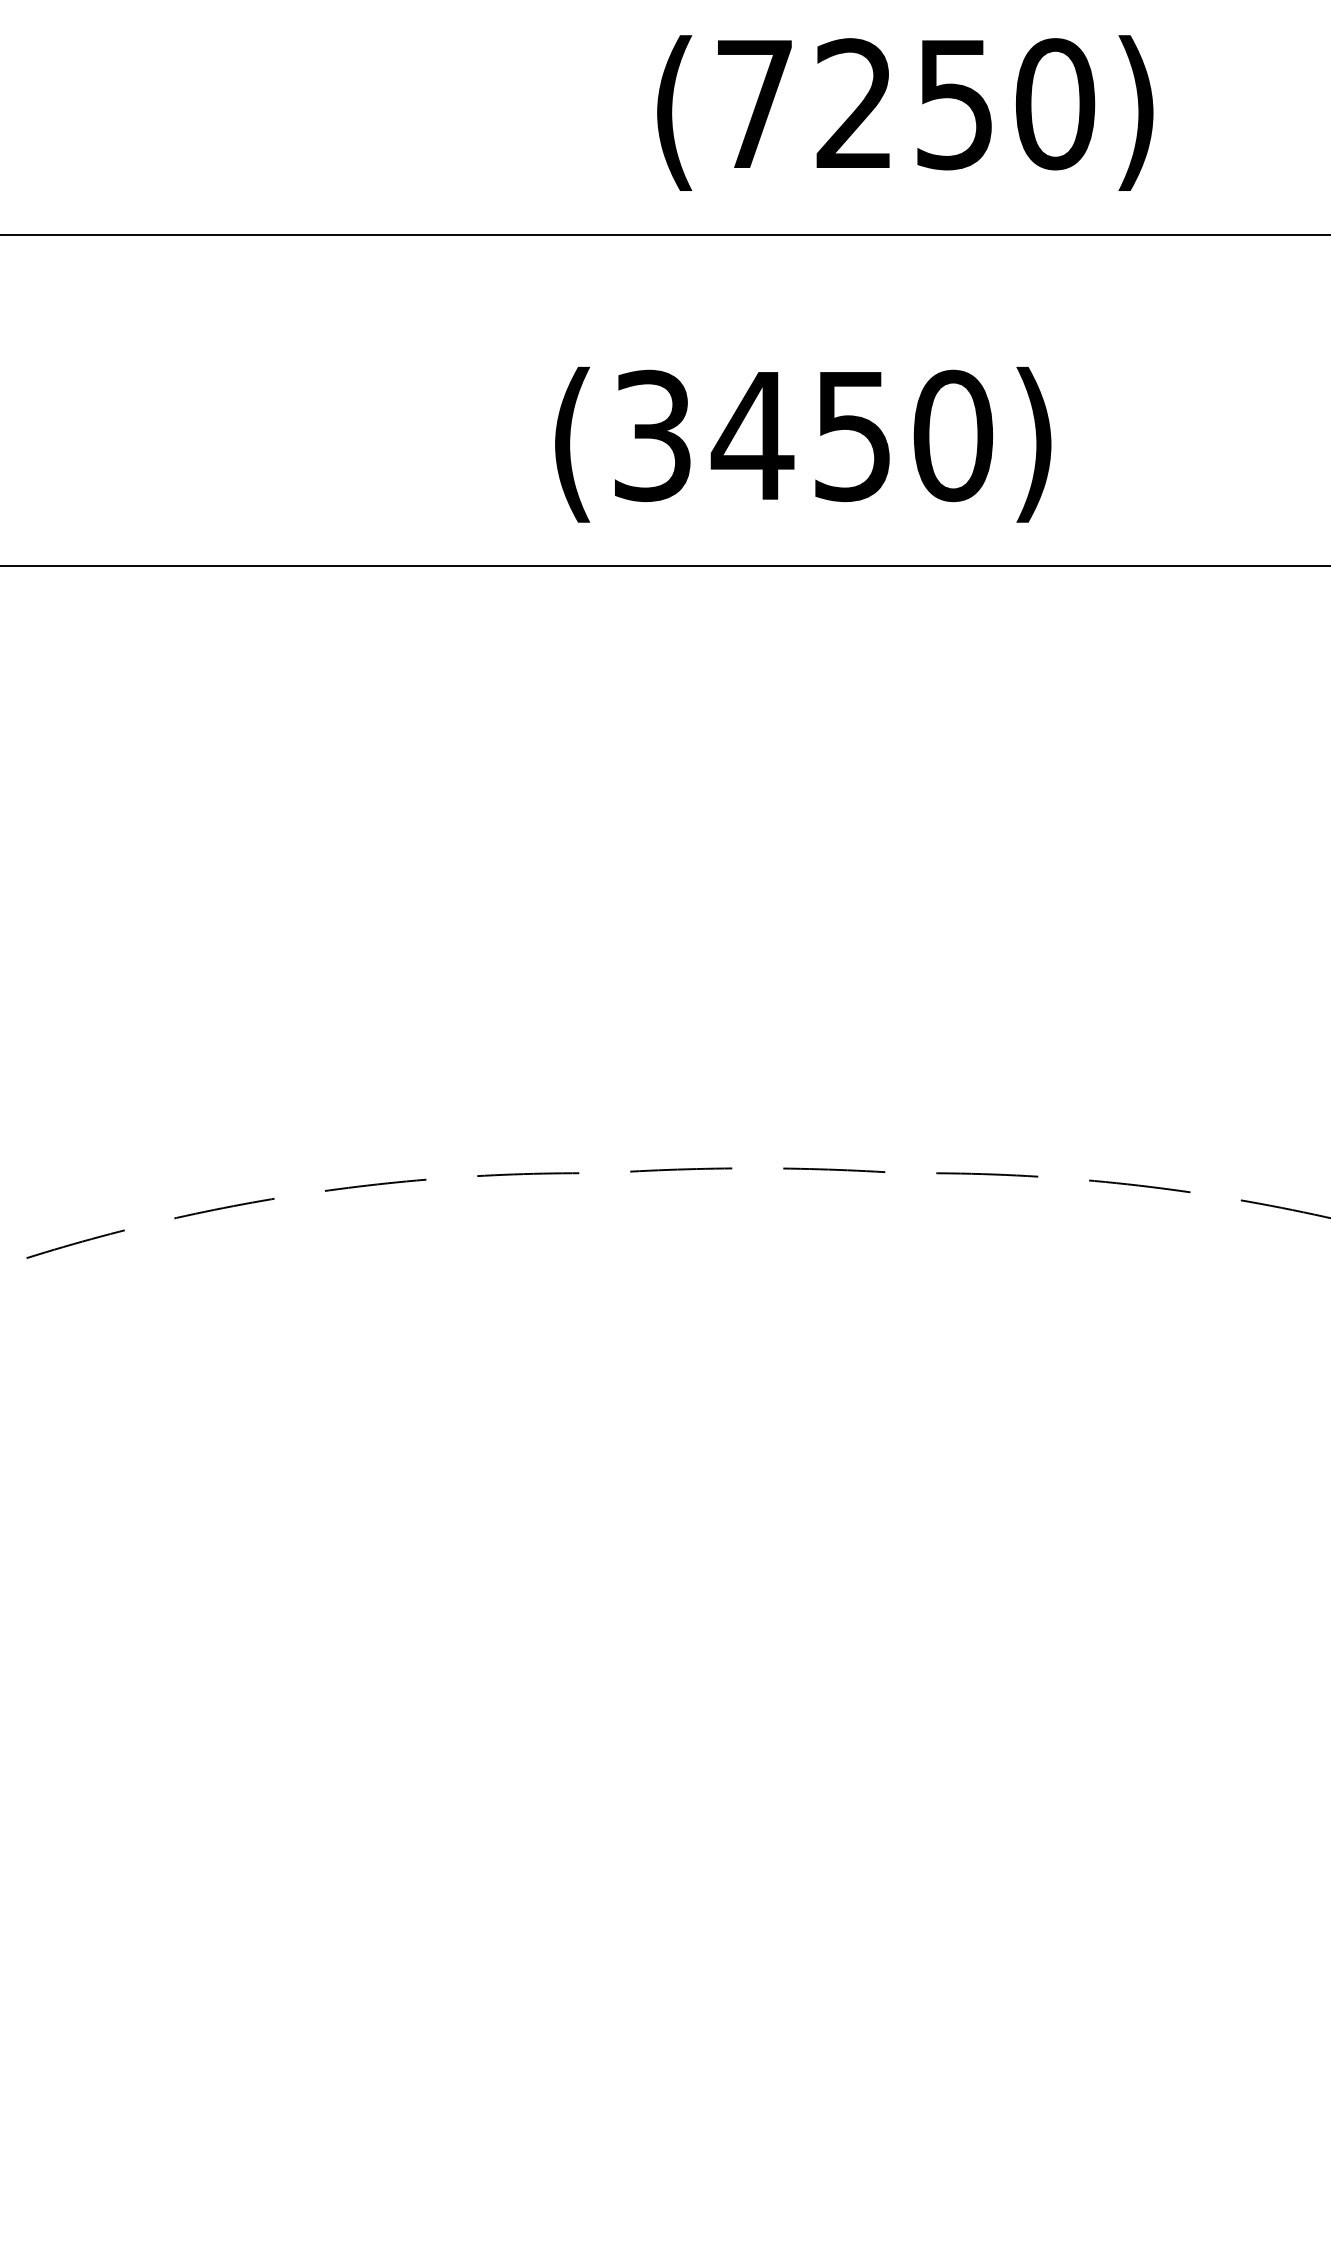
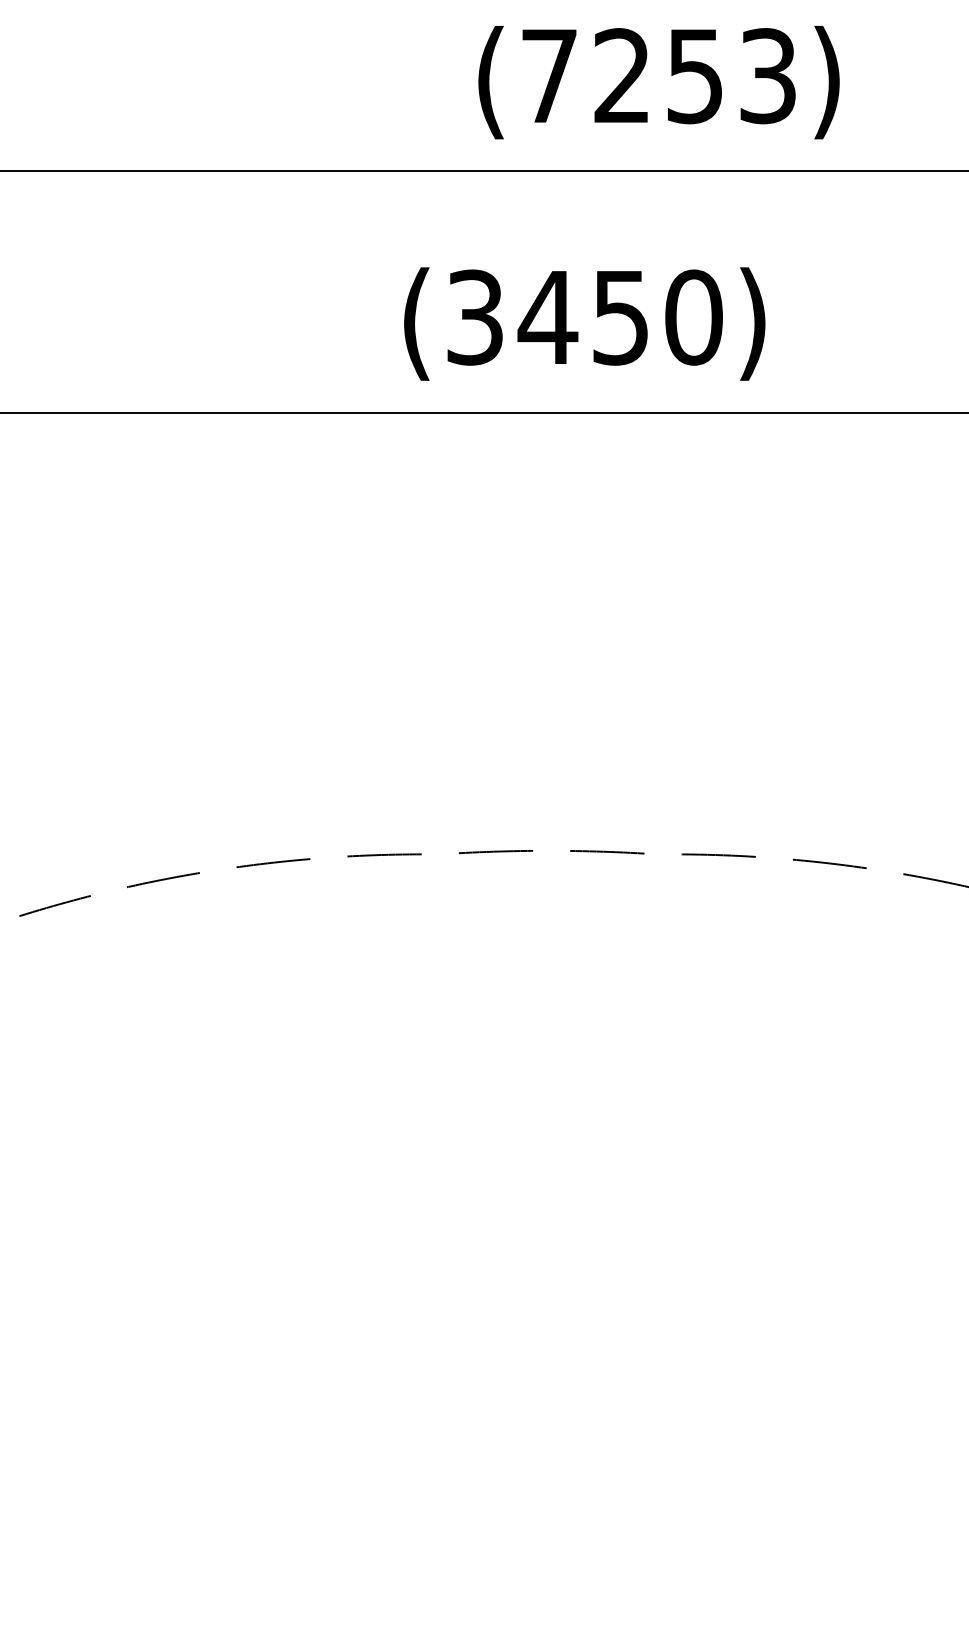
text: (1055, 104) -> (768, 76), (7250) -> (7253)

